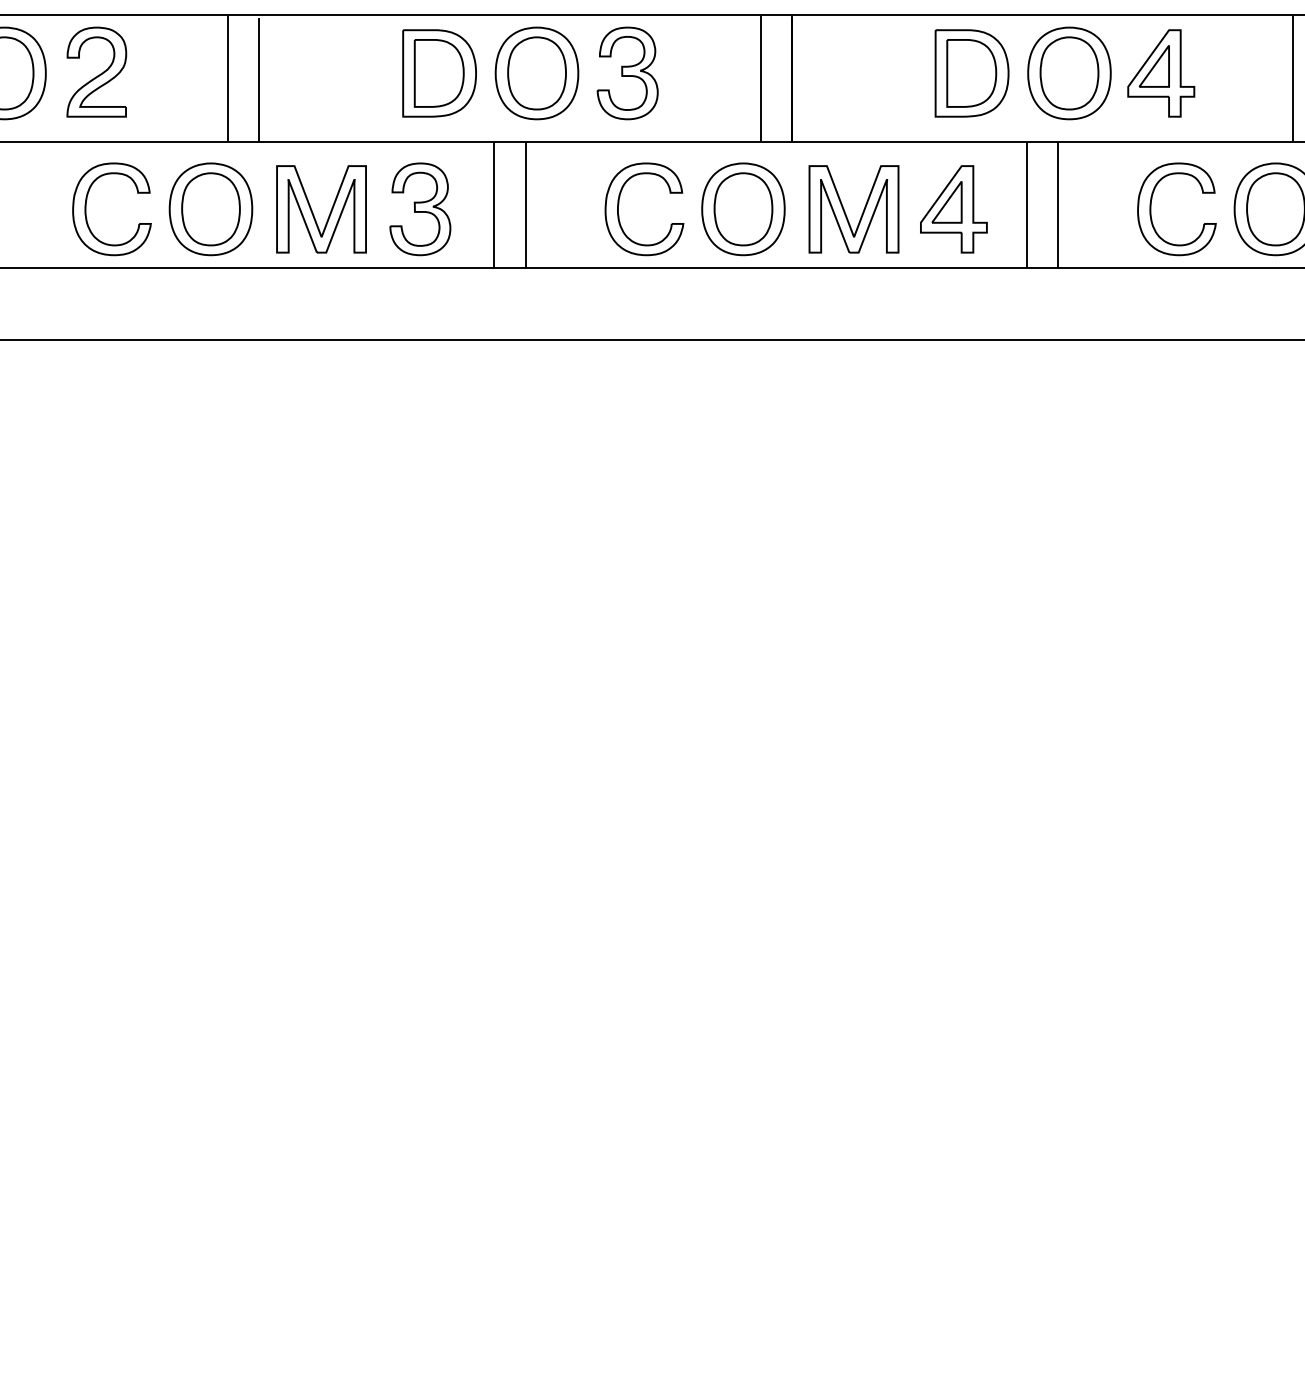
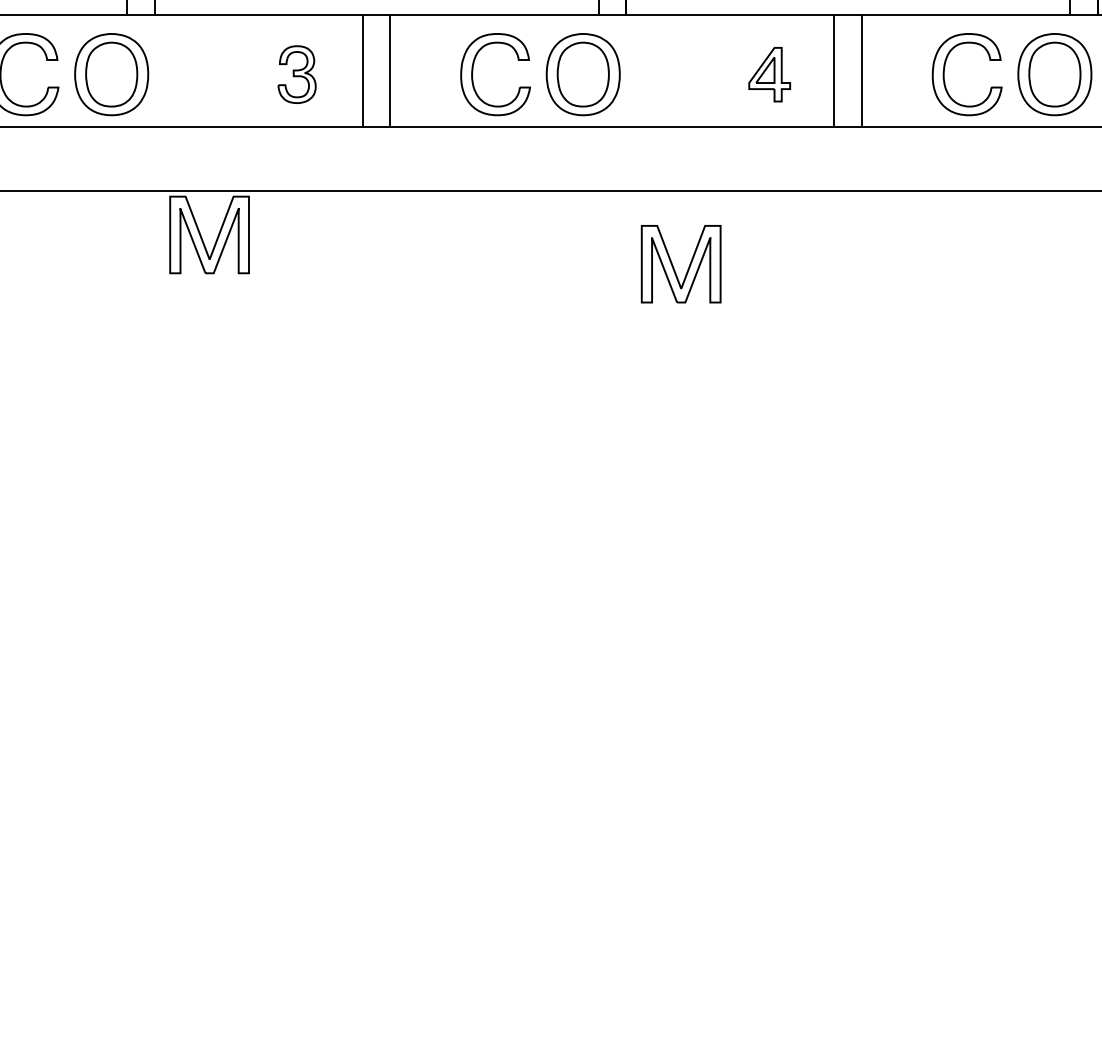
part: (420, 209) -> (297, 74), size x0.7
part: (953, 209) -> (769, 74), size x0.7
part: (845, 211) -> (673, 266), moved
part: (313, 212) -> (202, 237), moved

